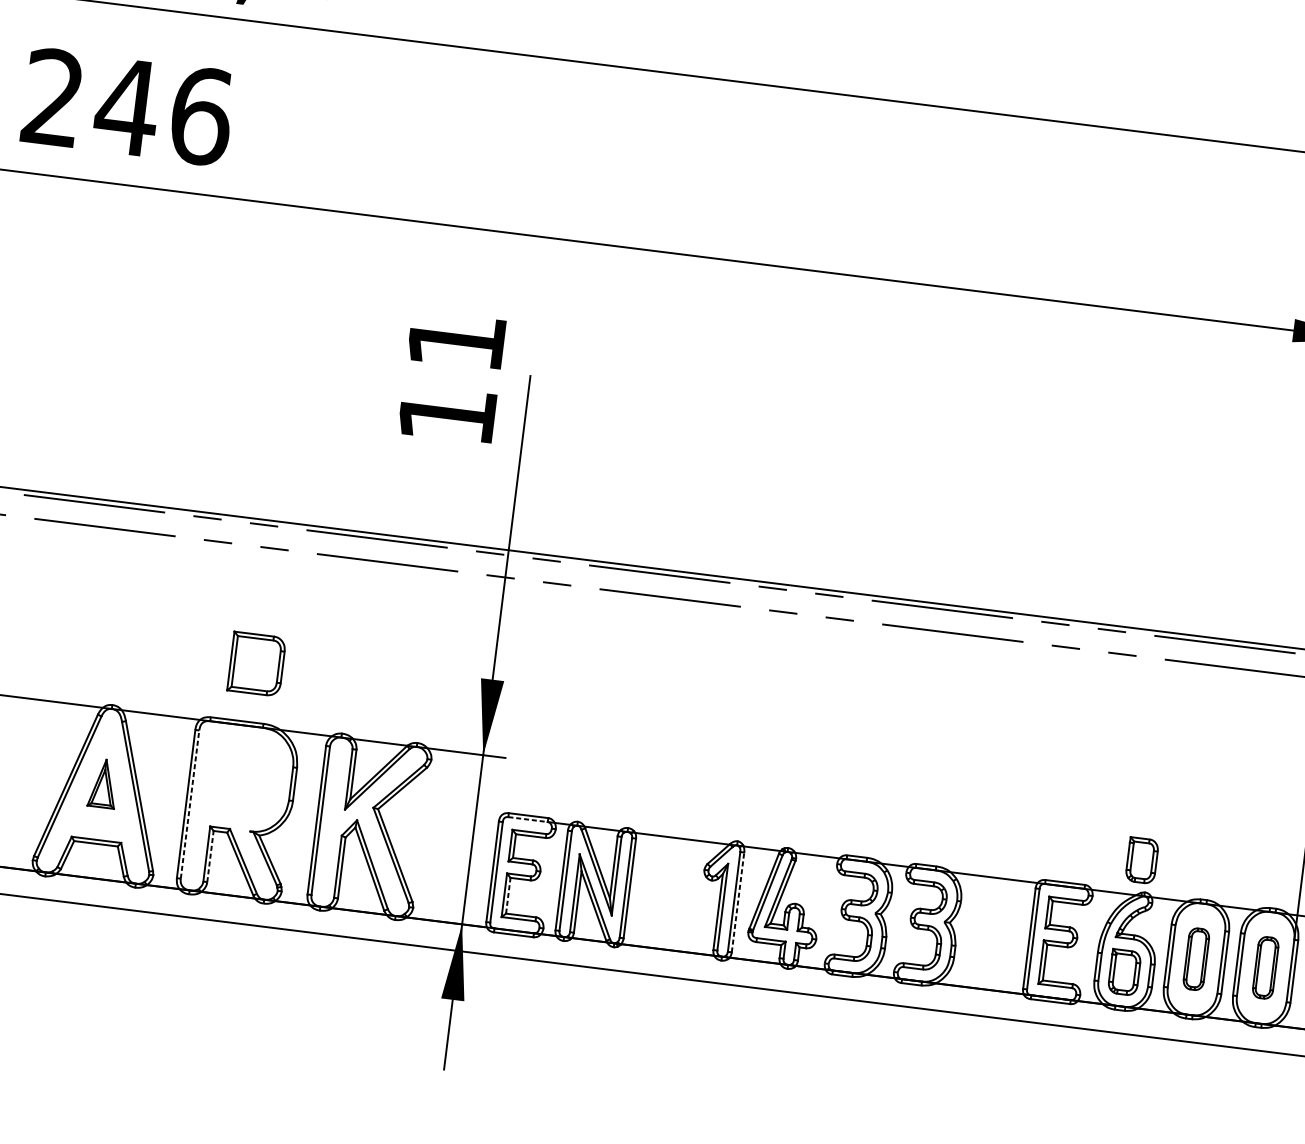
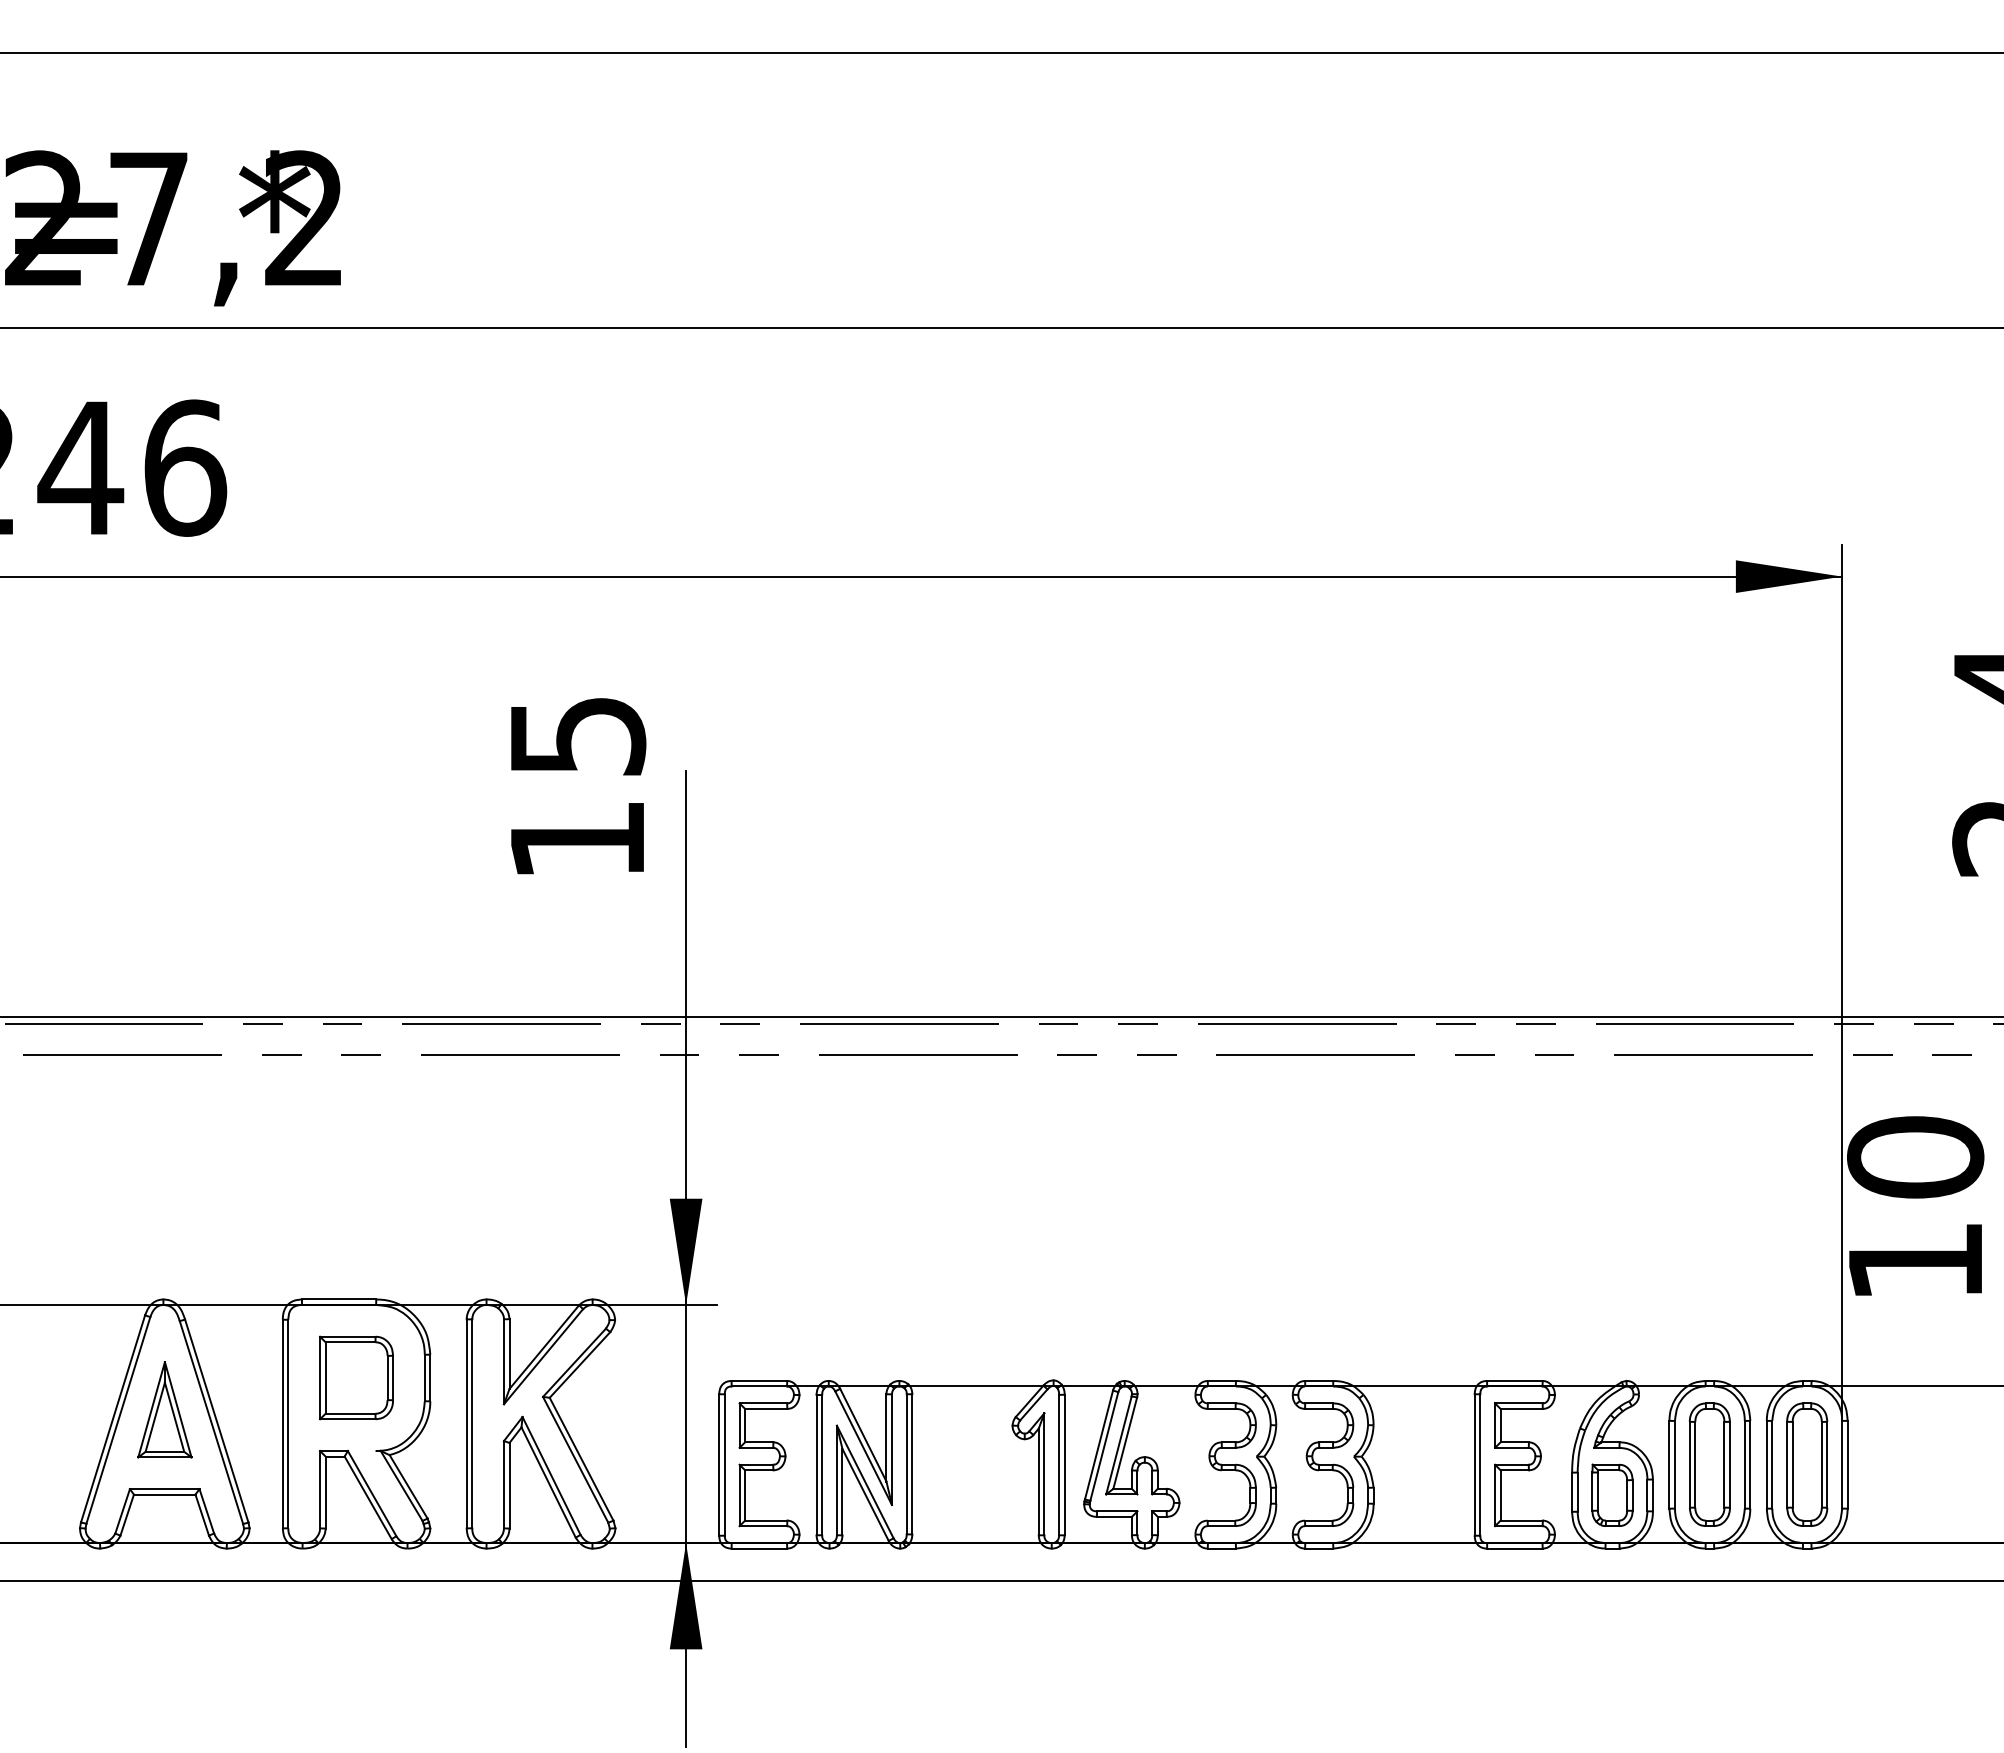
text: (457, 341) -> (578, 736), 11 -> 15
part: (256, 663) -> (356, 1377), moved
part: (103, 783) -> (164, 1409), size x1.43
line: (190, 804) -> (288, 1423), dashed -> solid
line: (528, 819) -> (759, 1386), dashed -> solid
line: (210, 856) -> (325, 1492), dashed -> solid
part: (1142, 860) -> (1617, 1336), removed
line: (508, 895) -> (745, 1494), dashed -> solid
line: (737, 902) -> (1064, 1464), dashed -> solid
part: (1196, 959) -> (1709, 1464), size x1.43
part: (1265, 967) -> (1807, 1464), size x1.43

